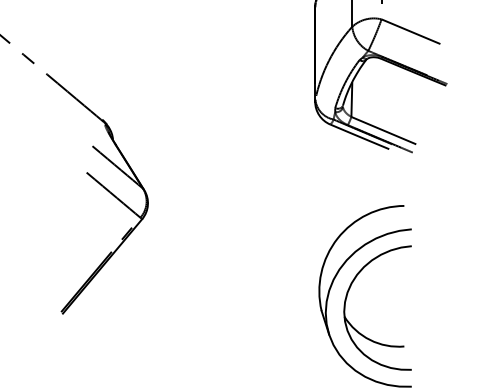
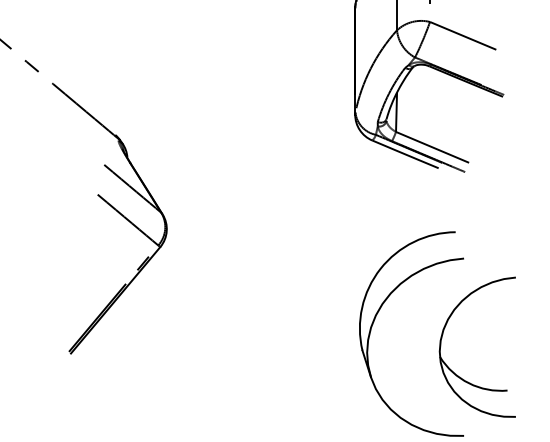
part: (360, 332) -> (458, 374), moved

